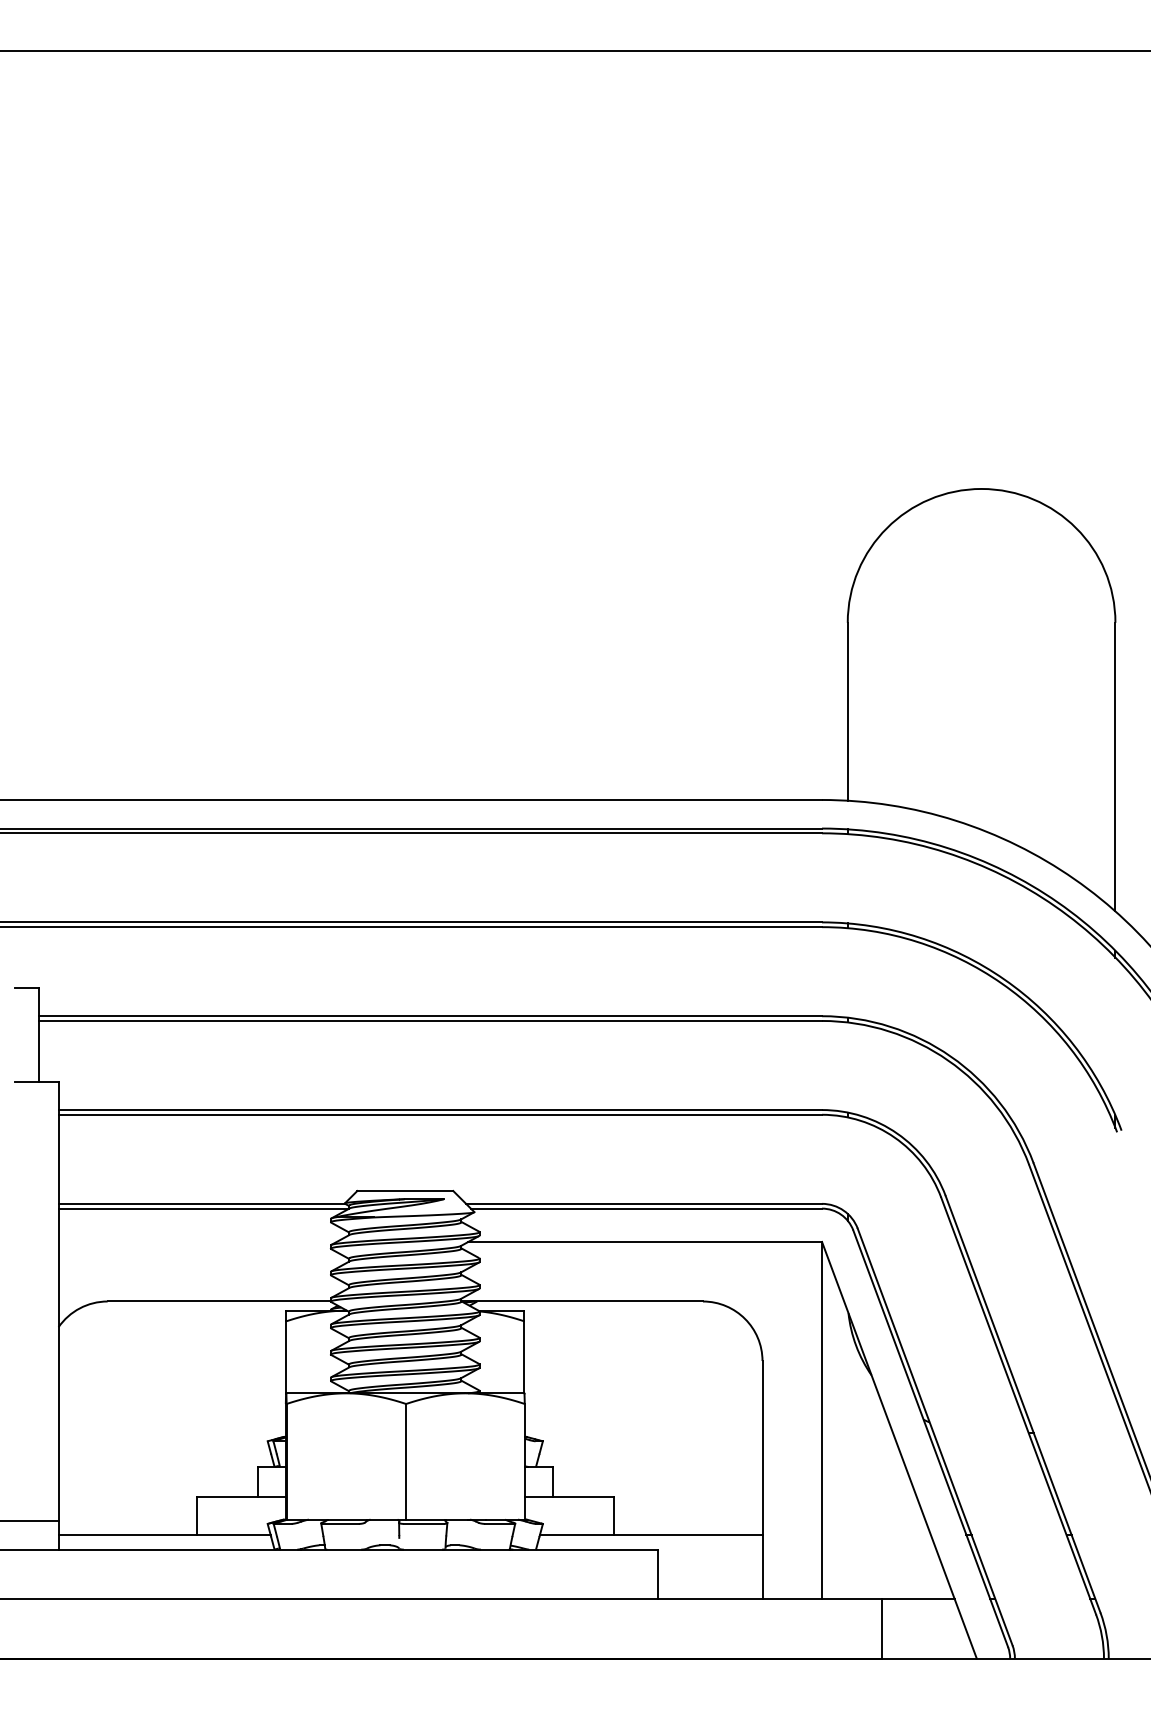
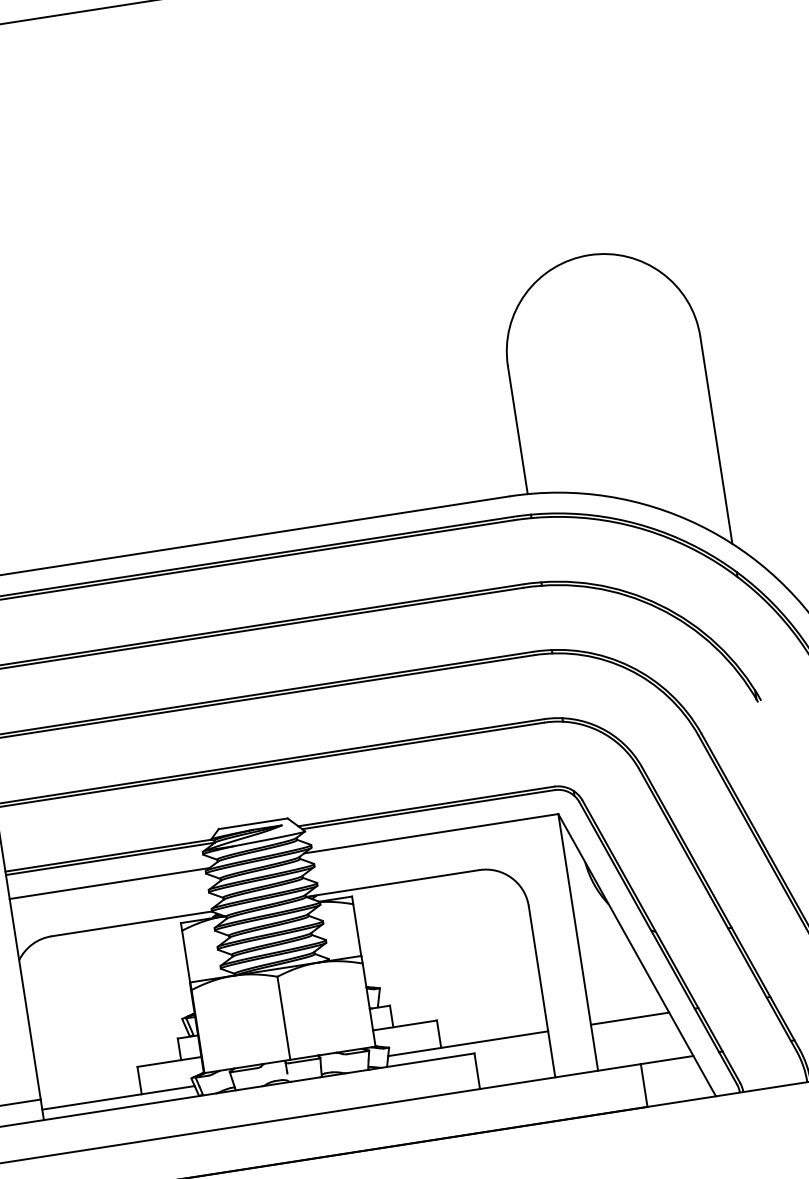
line: (197, 1241) -> (109, 883), added
line: (876, 1535) -> (630, 1018), added

